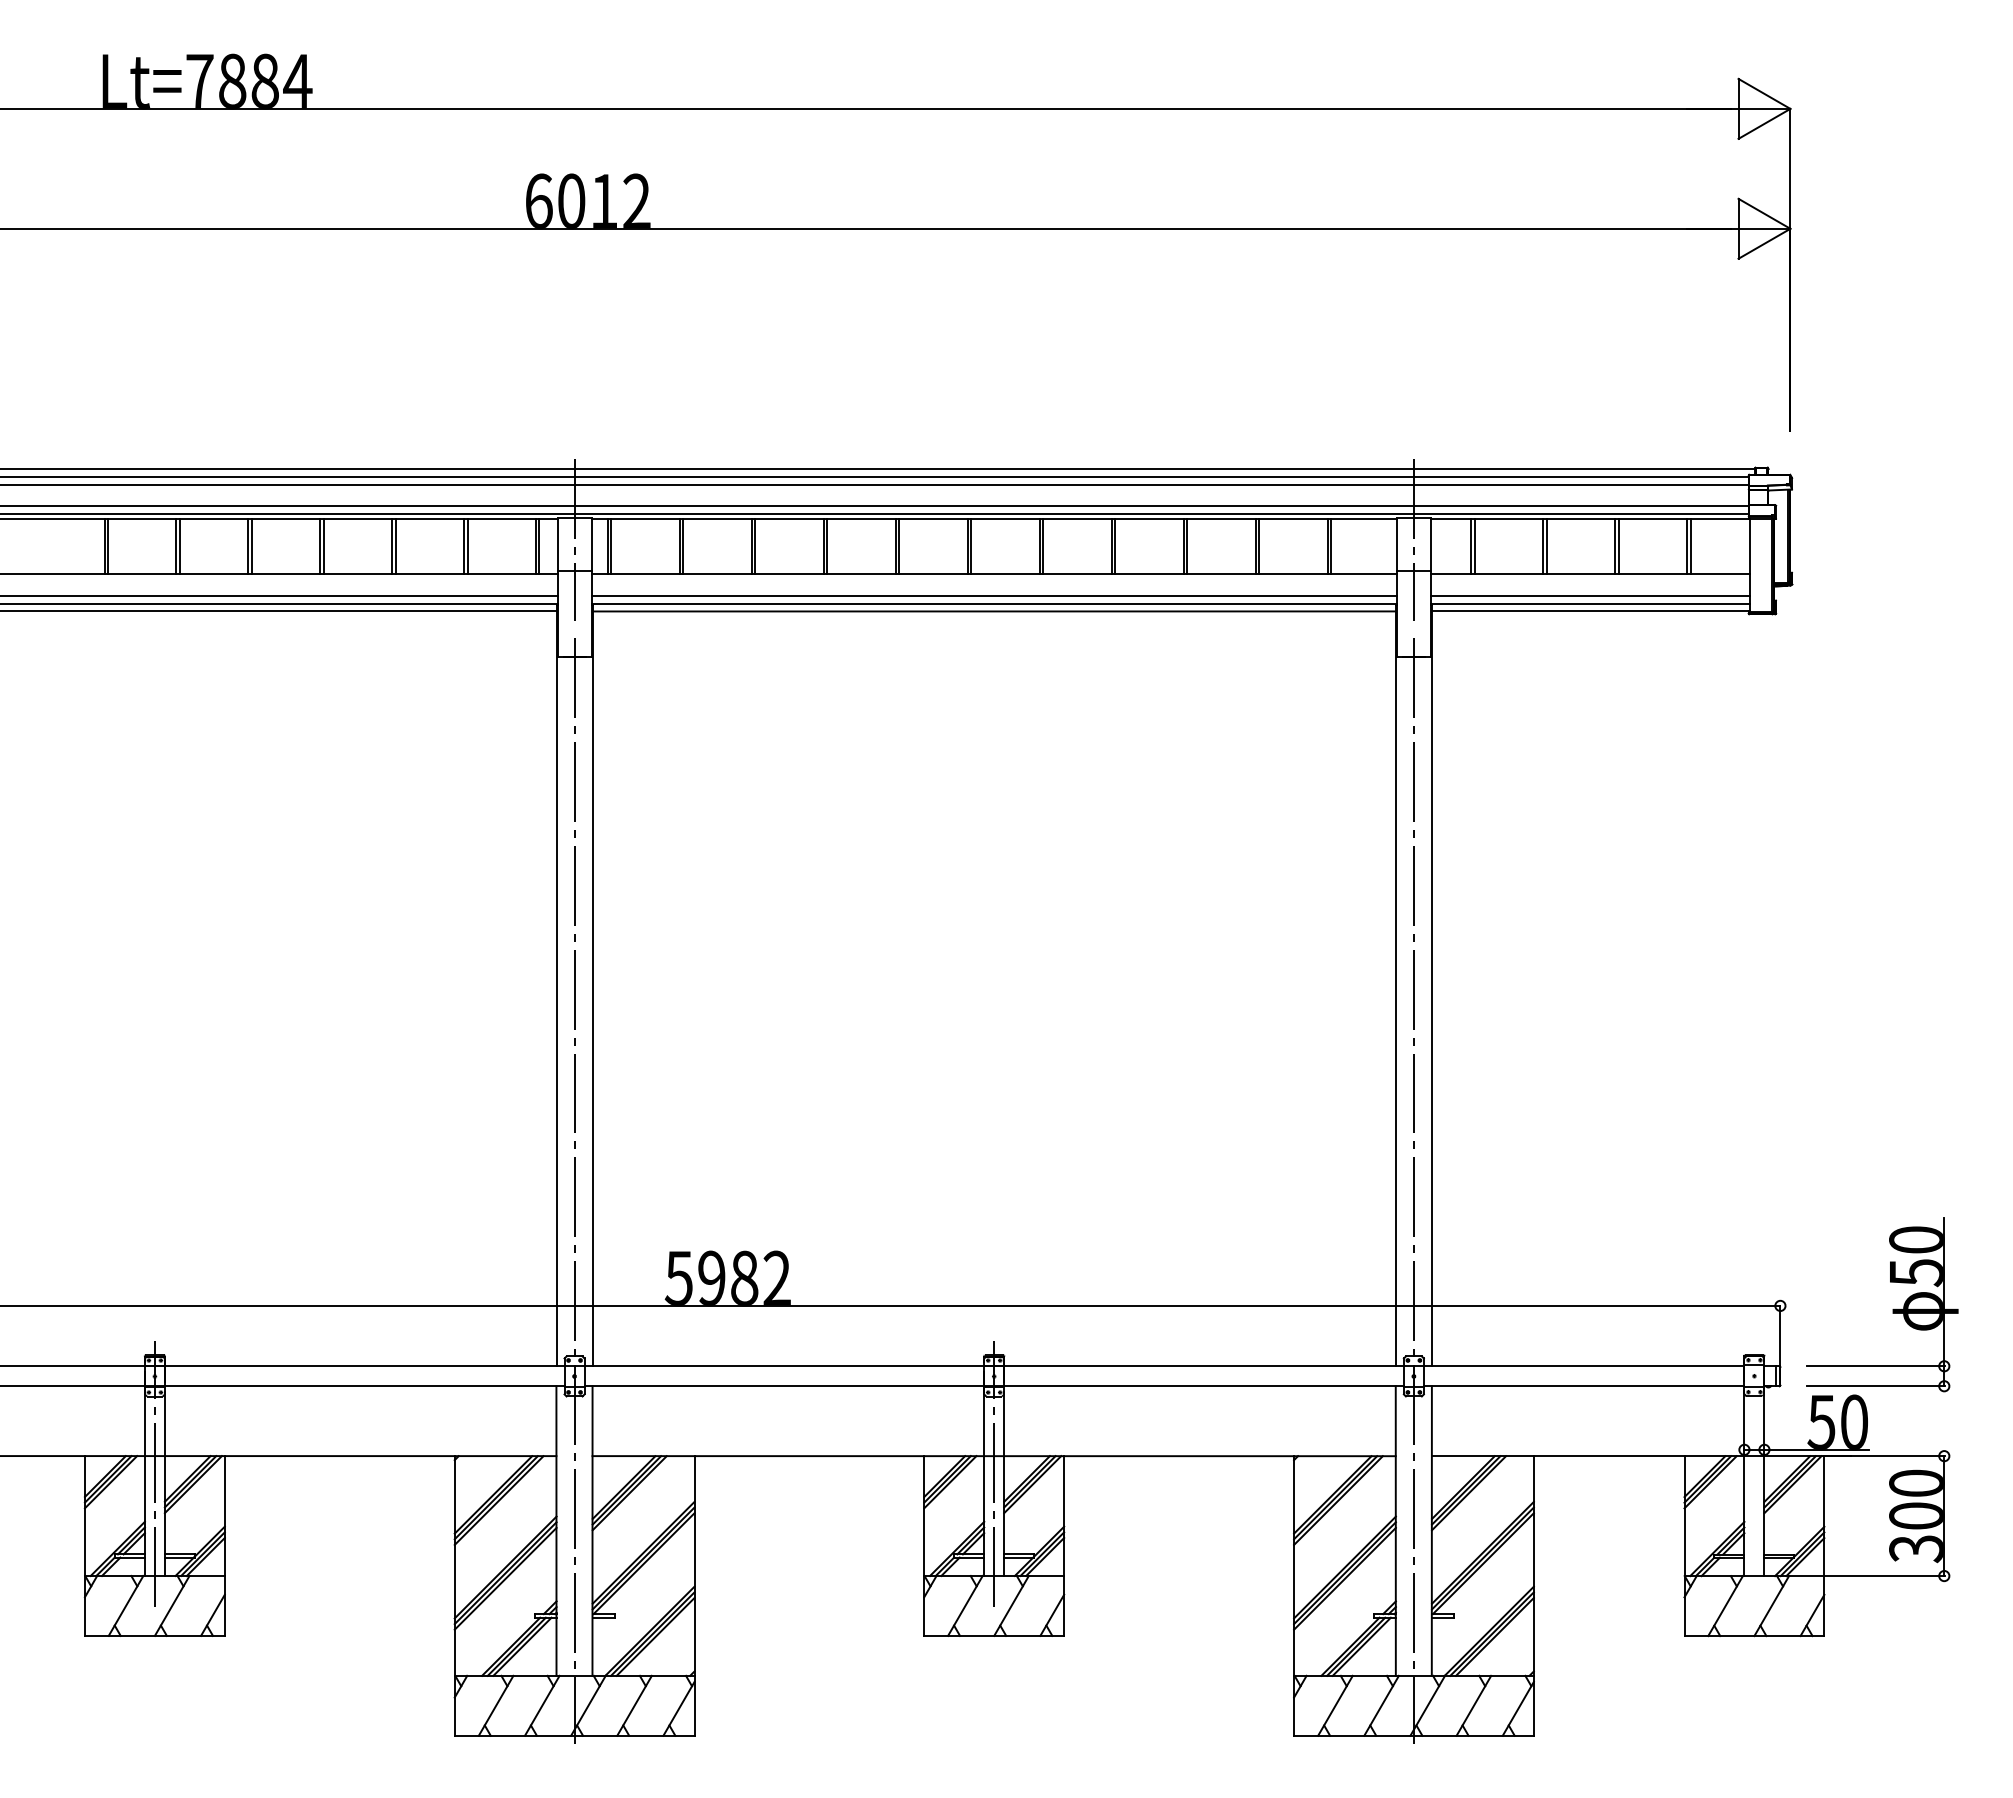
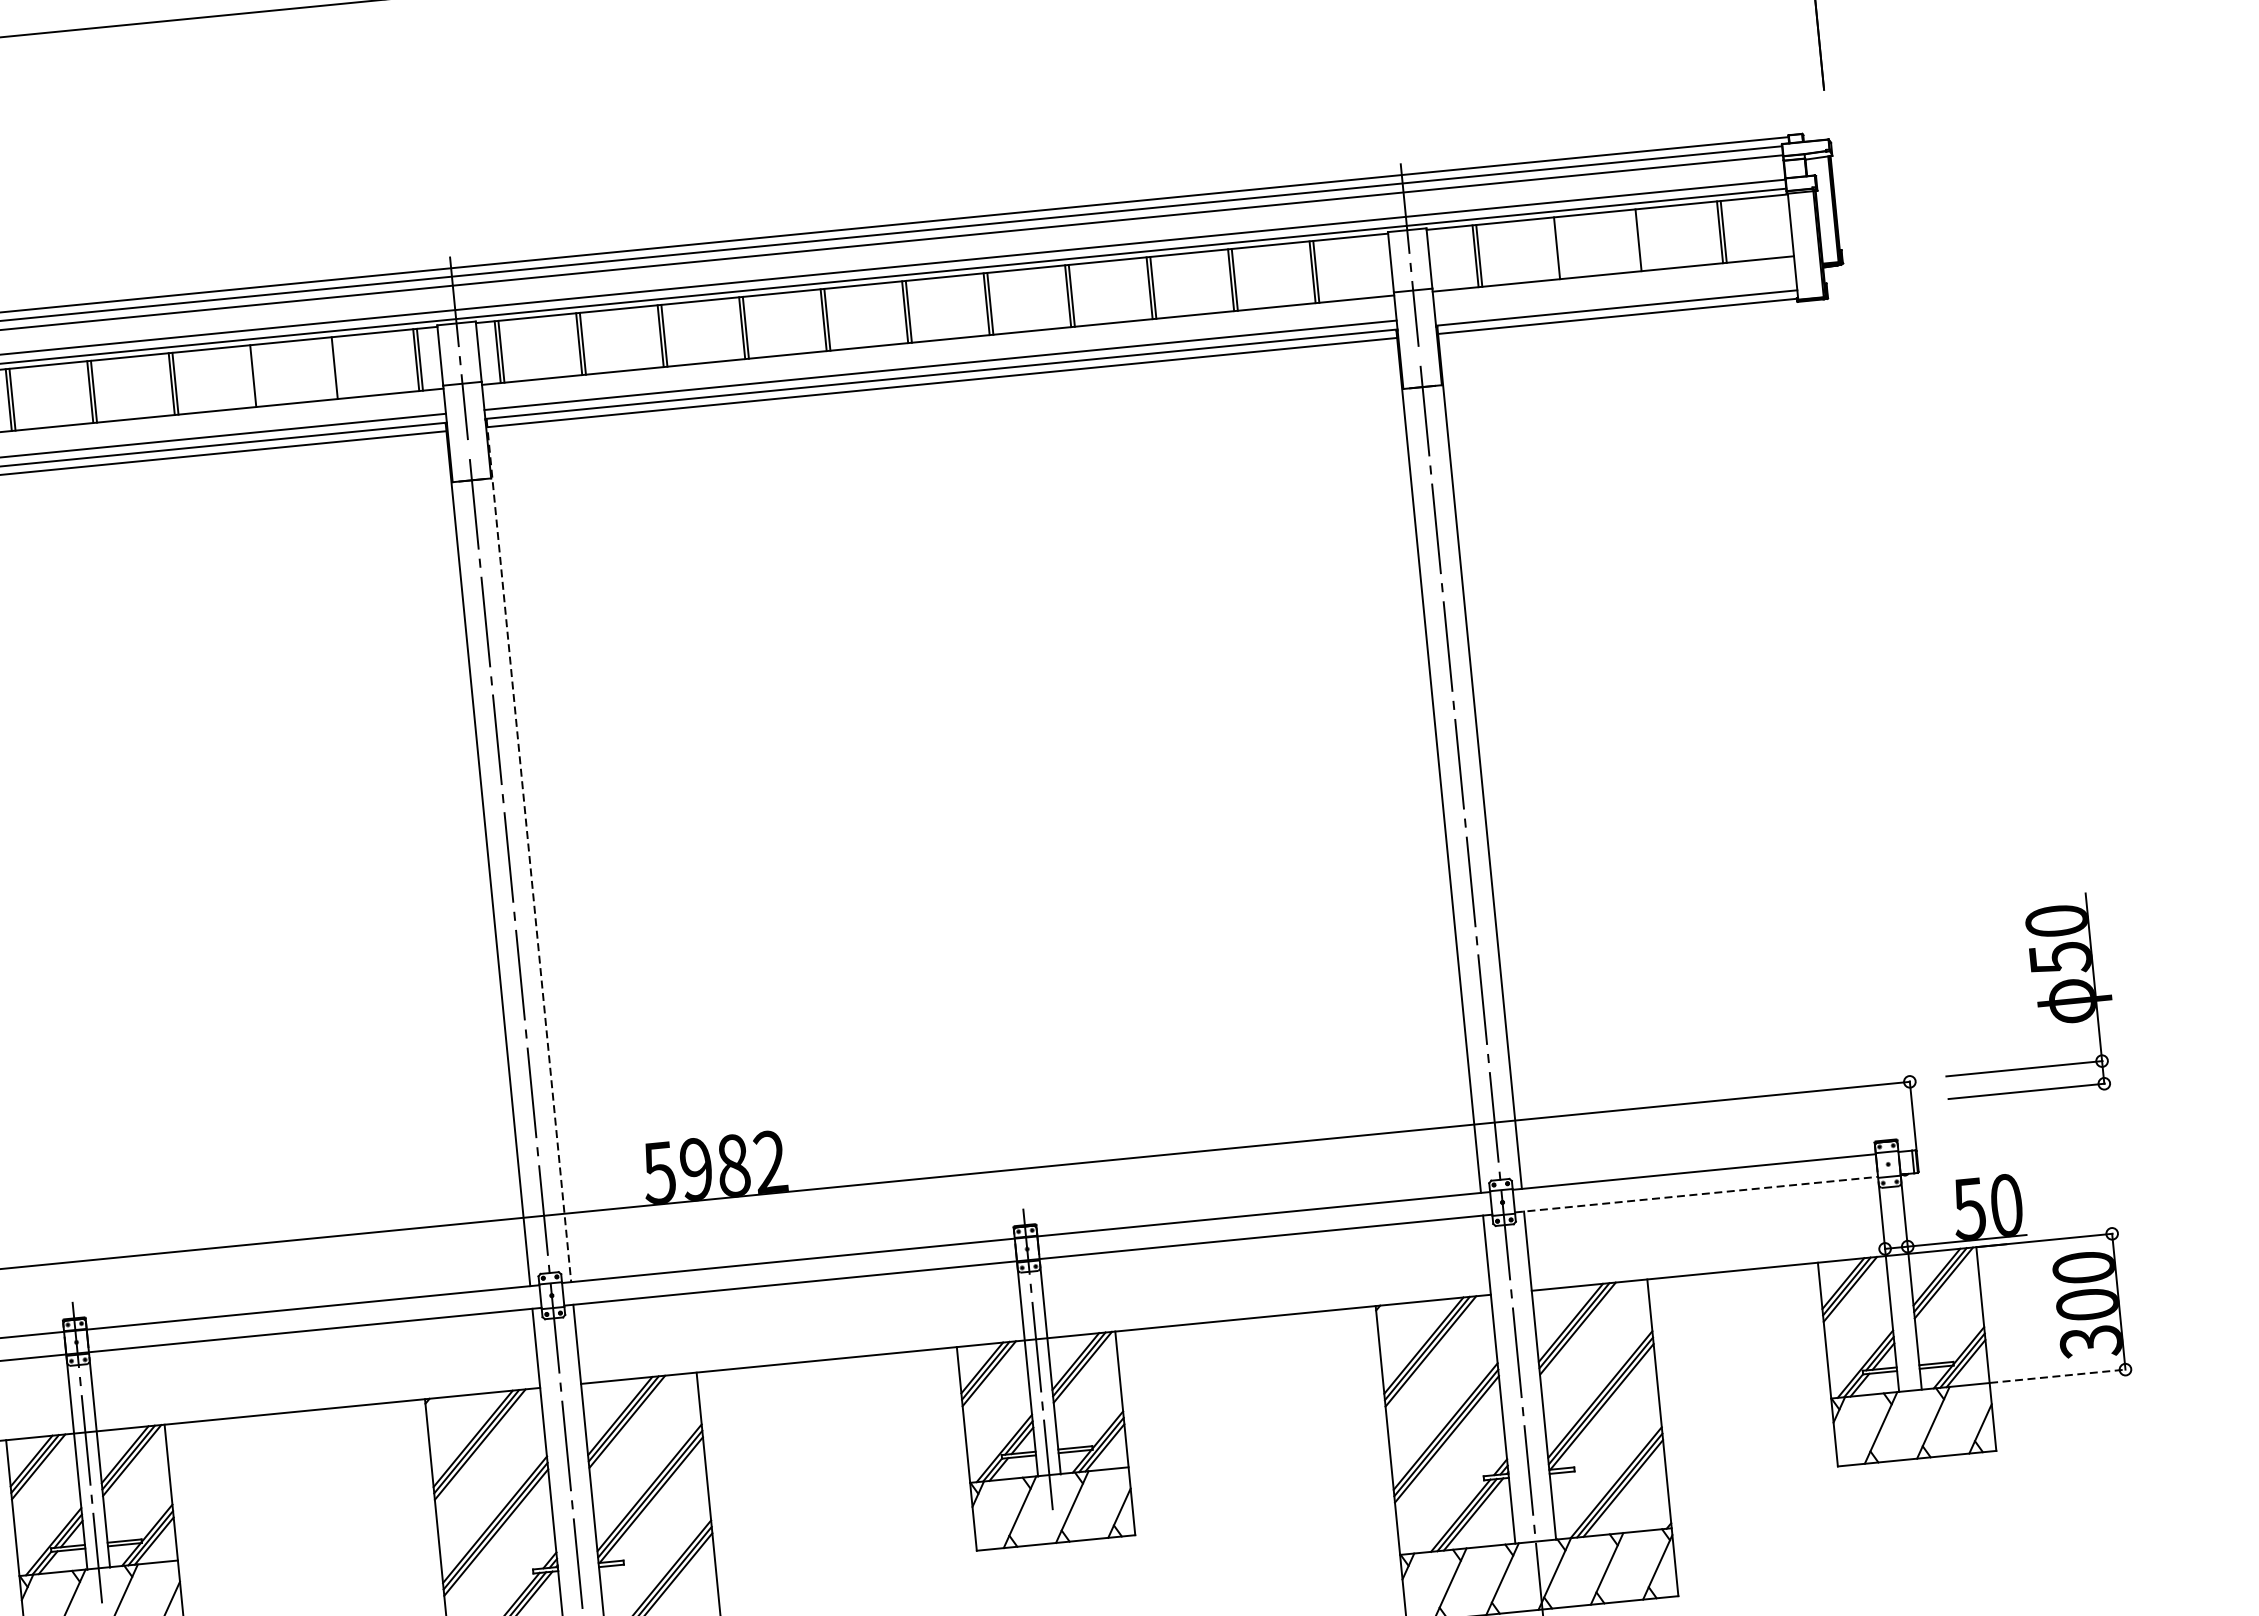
line: (395, 546) -> (256, 375), removed
line: (467, 546) -> (338, 367), removed
line: (1546, 546) -> (1560, 247), removed
line: (1618, 546) -> (1642, 239), removed
line: (1589, 596) -> (1614, 299), removed
line: (592, 985) -> (528, 850), solid -> dashed
part: (1892, 1309) -> (2037, 1002), moved
line: (1584, 1386) -> (1696, 1194), solid -> dashed
line: (1884, 1576) -> (2057, 1376), solid -> dashed

